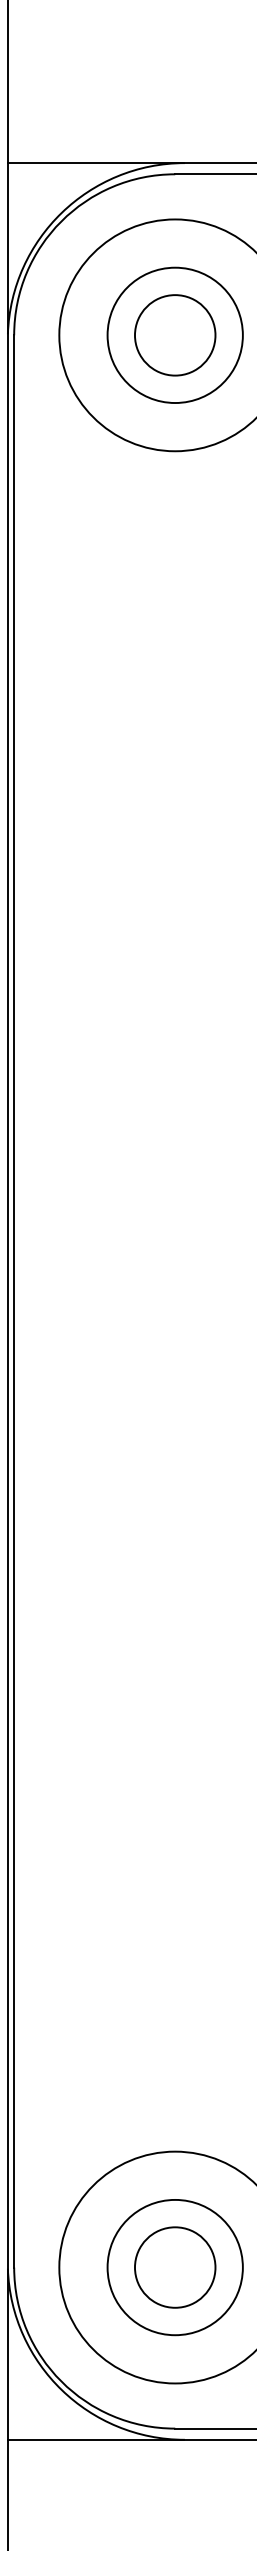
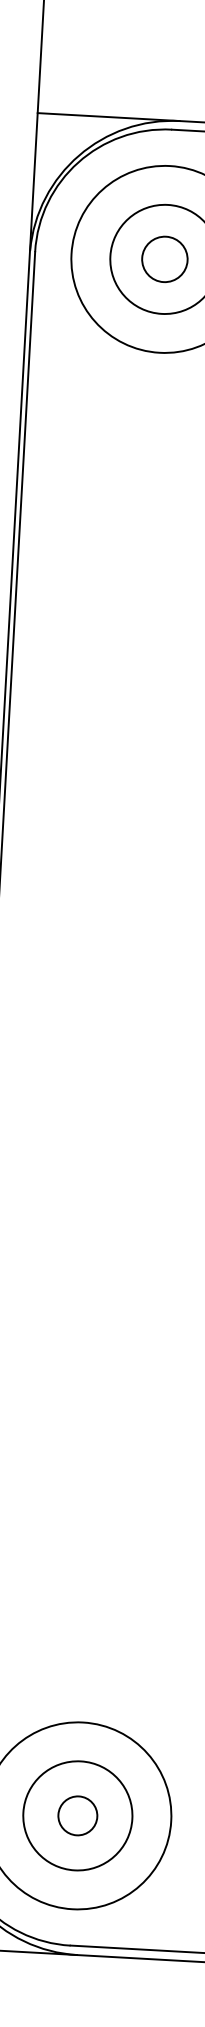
circle: (174, 335) -> (164, 259), size x0.7
circle: (174, 2267) -> (77, 1815), size x0.6

